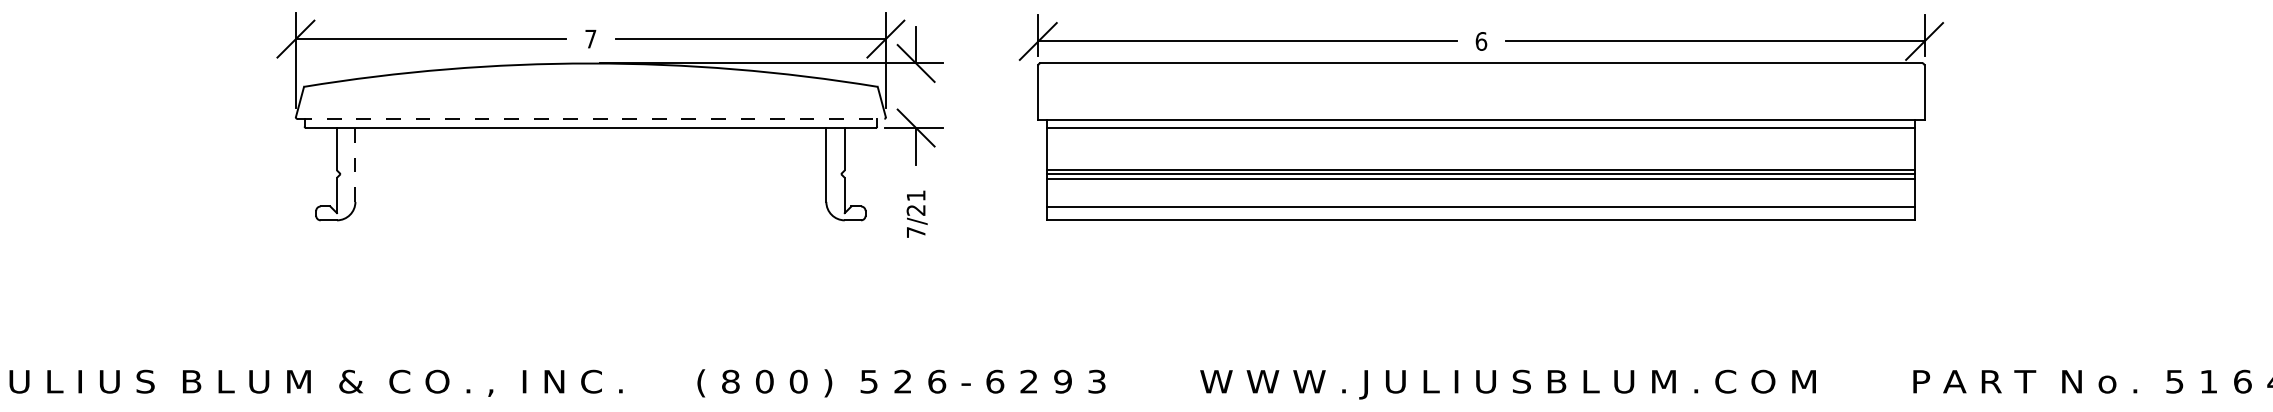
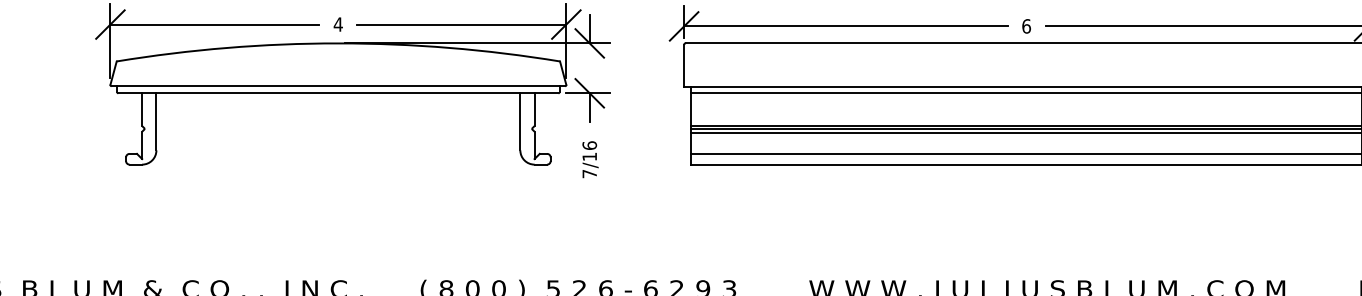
text: (590, 38) -> (338, 24), 7 -> 4
line: (591, 118) -> (338, 85), dashed -> solid
line: (355, 164) -> (156, 121), dashed -> solid
text: (915, 202) -> (589, 150), 7/21 -> 7/16

